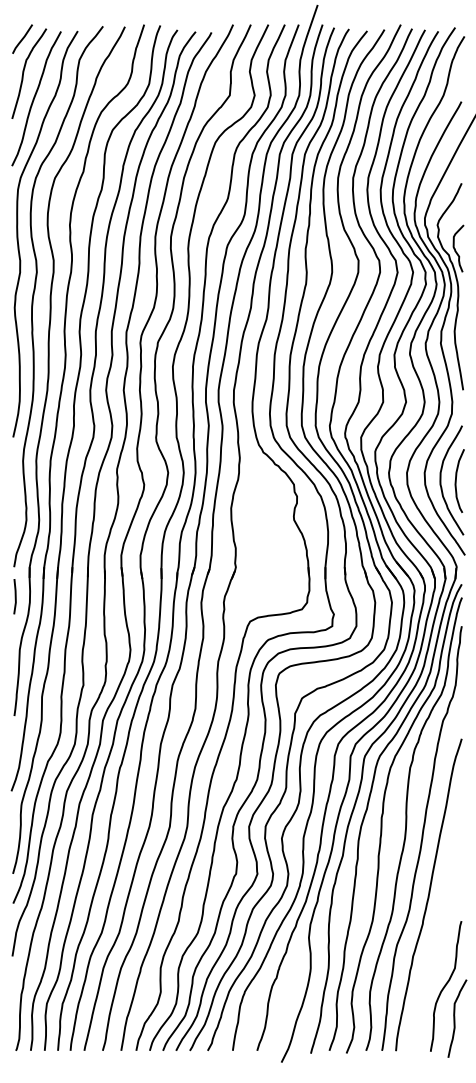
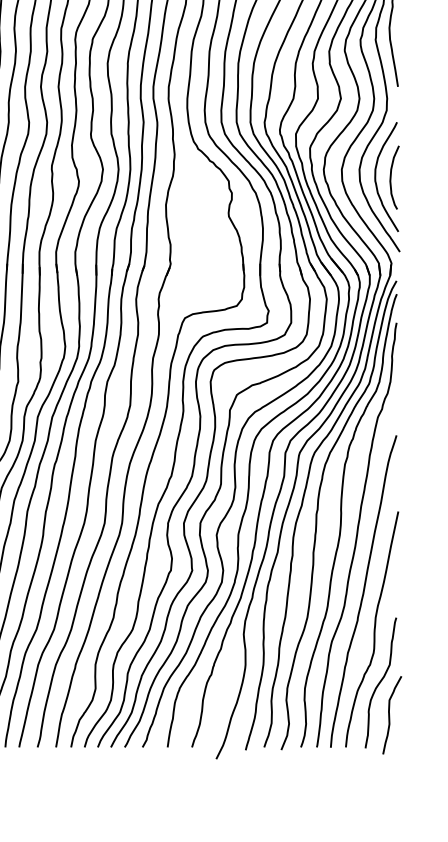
curve: (439, 932) -> (374, 629), added

